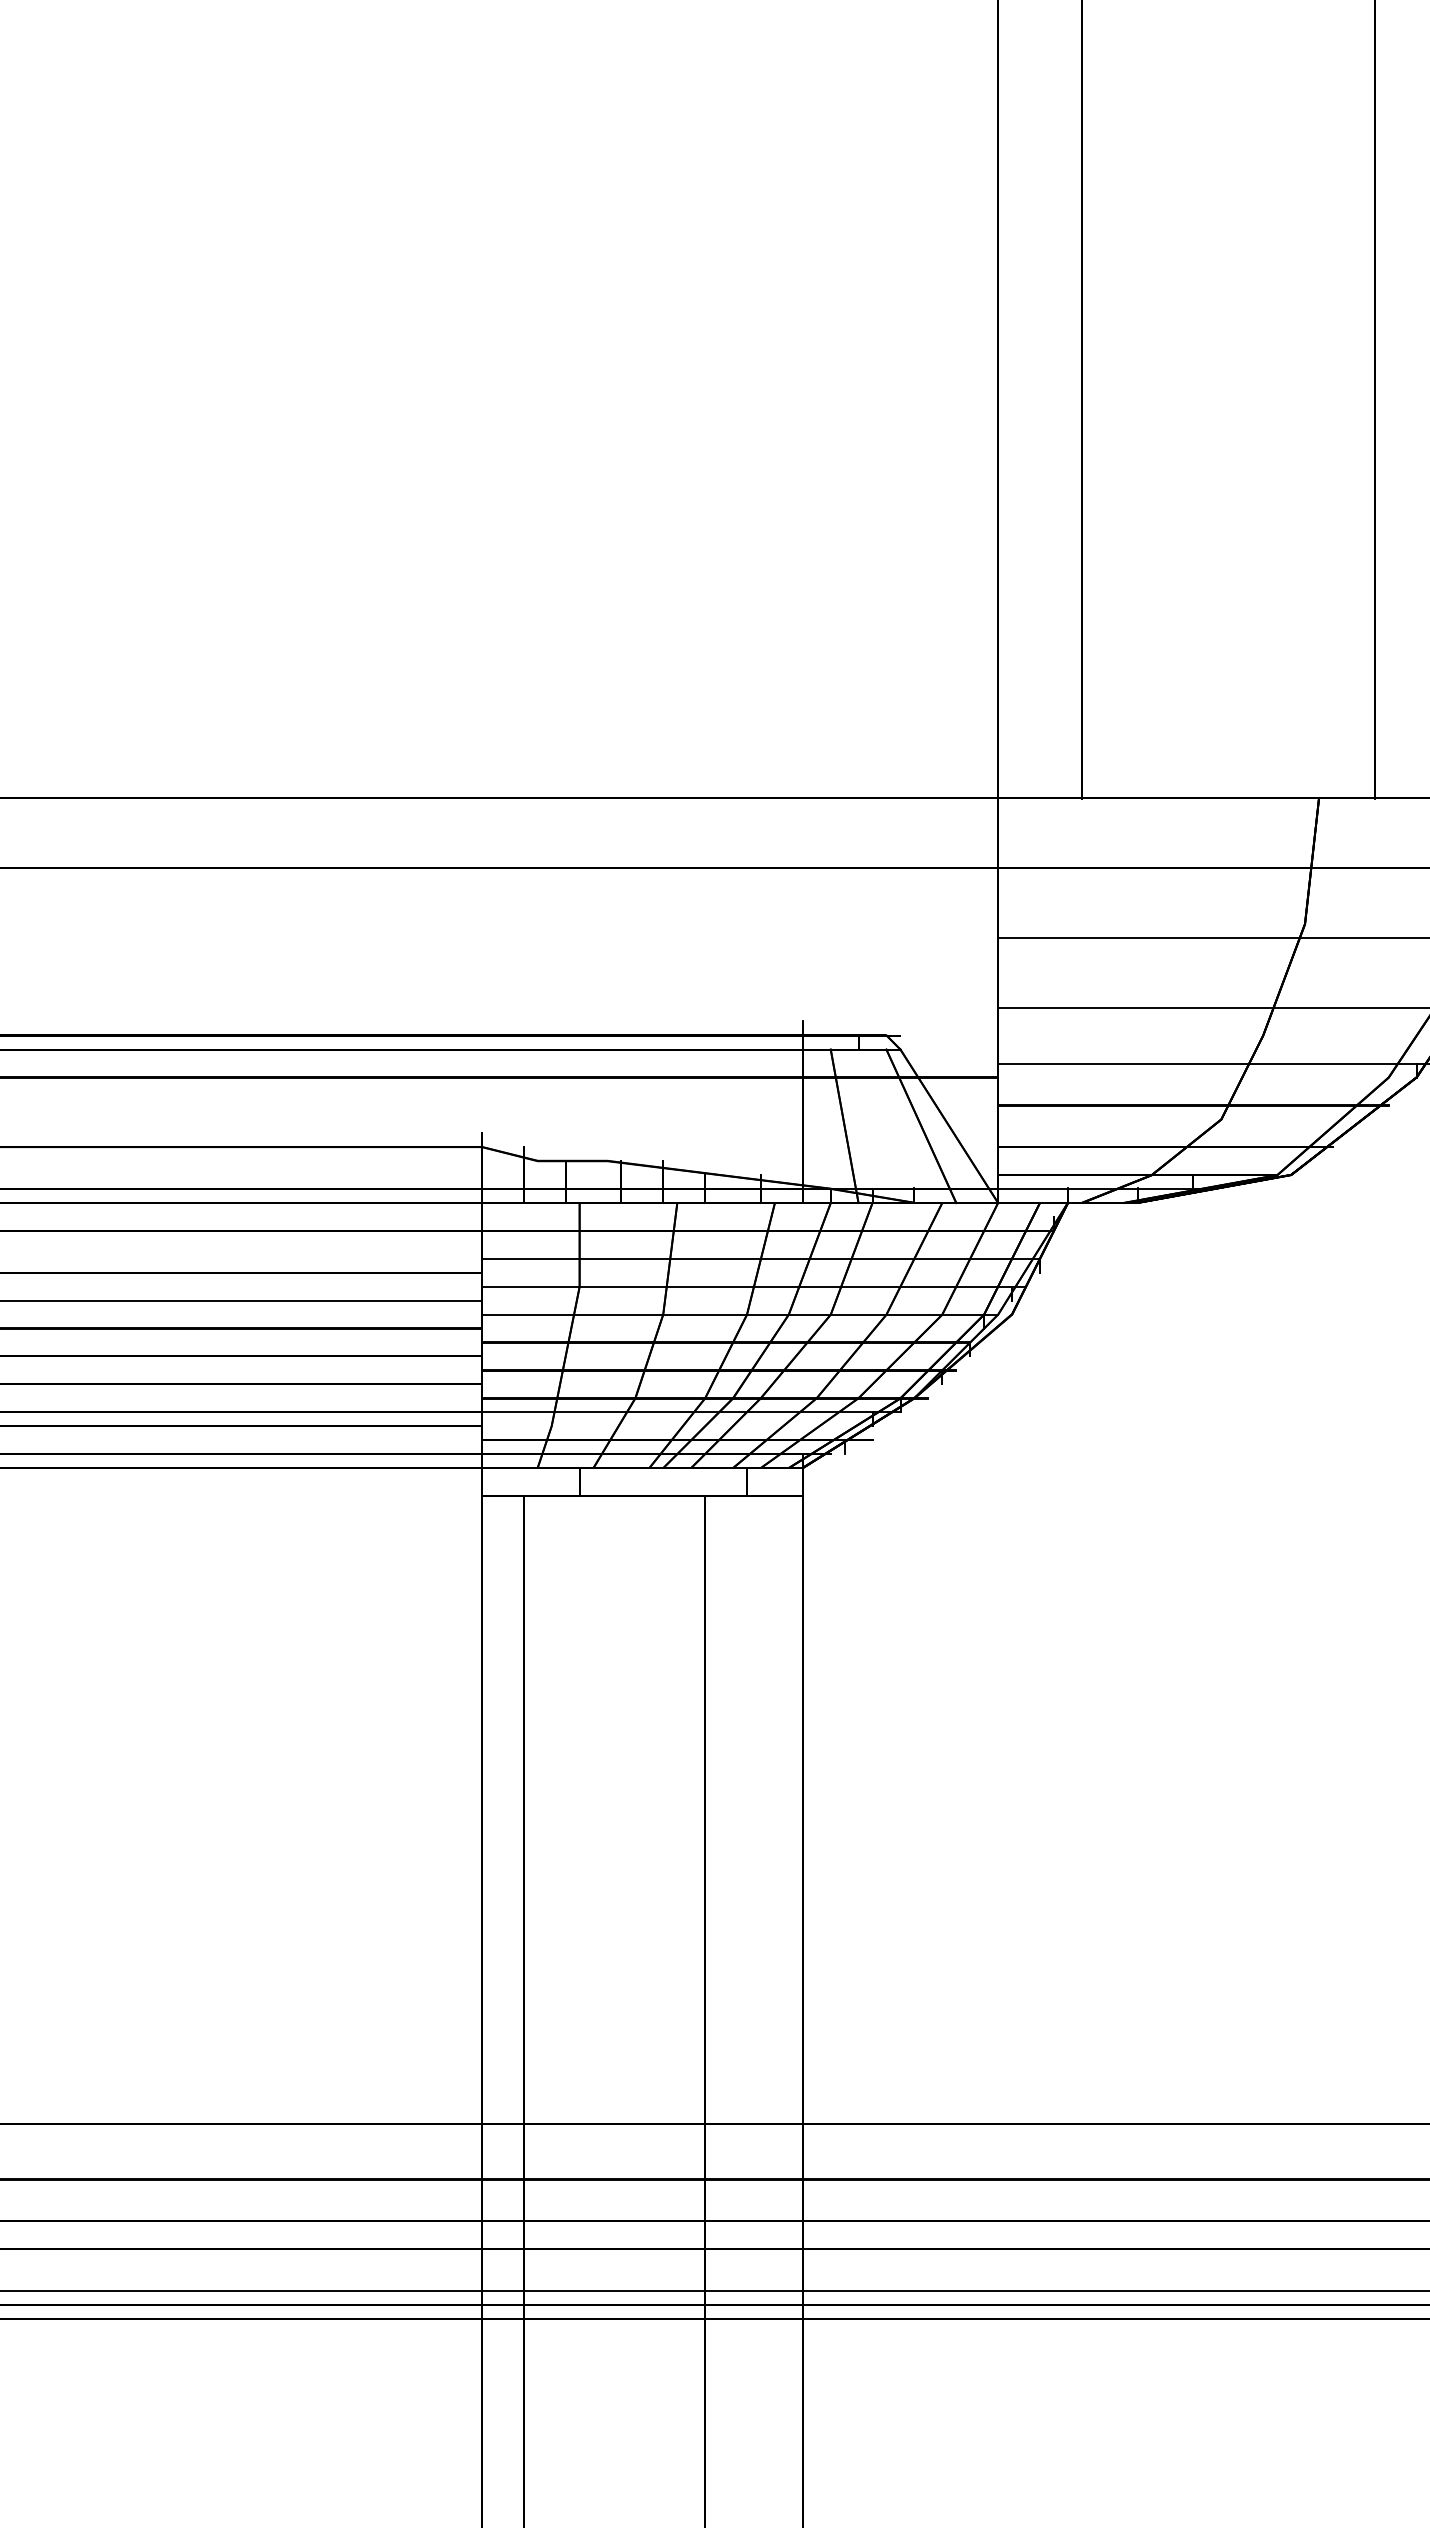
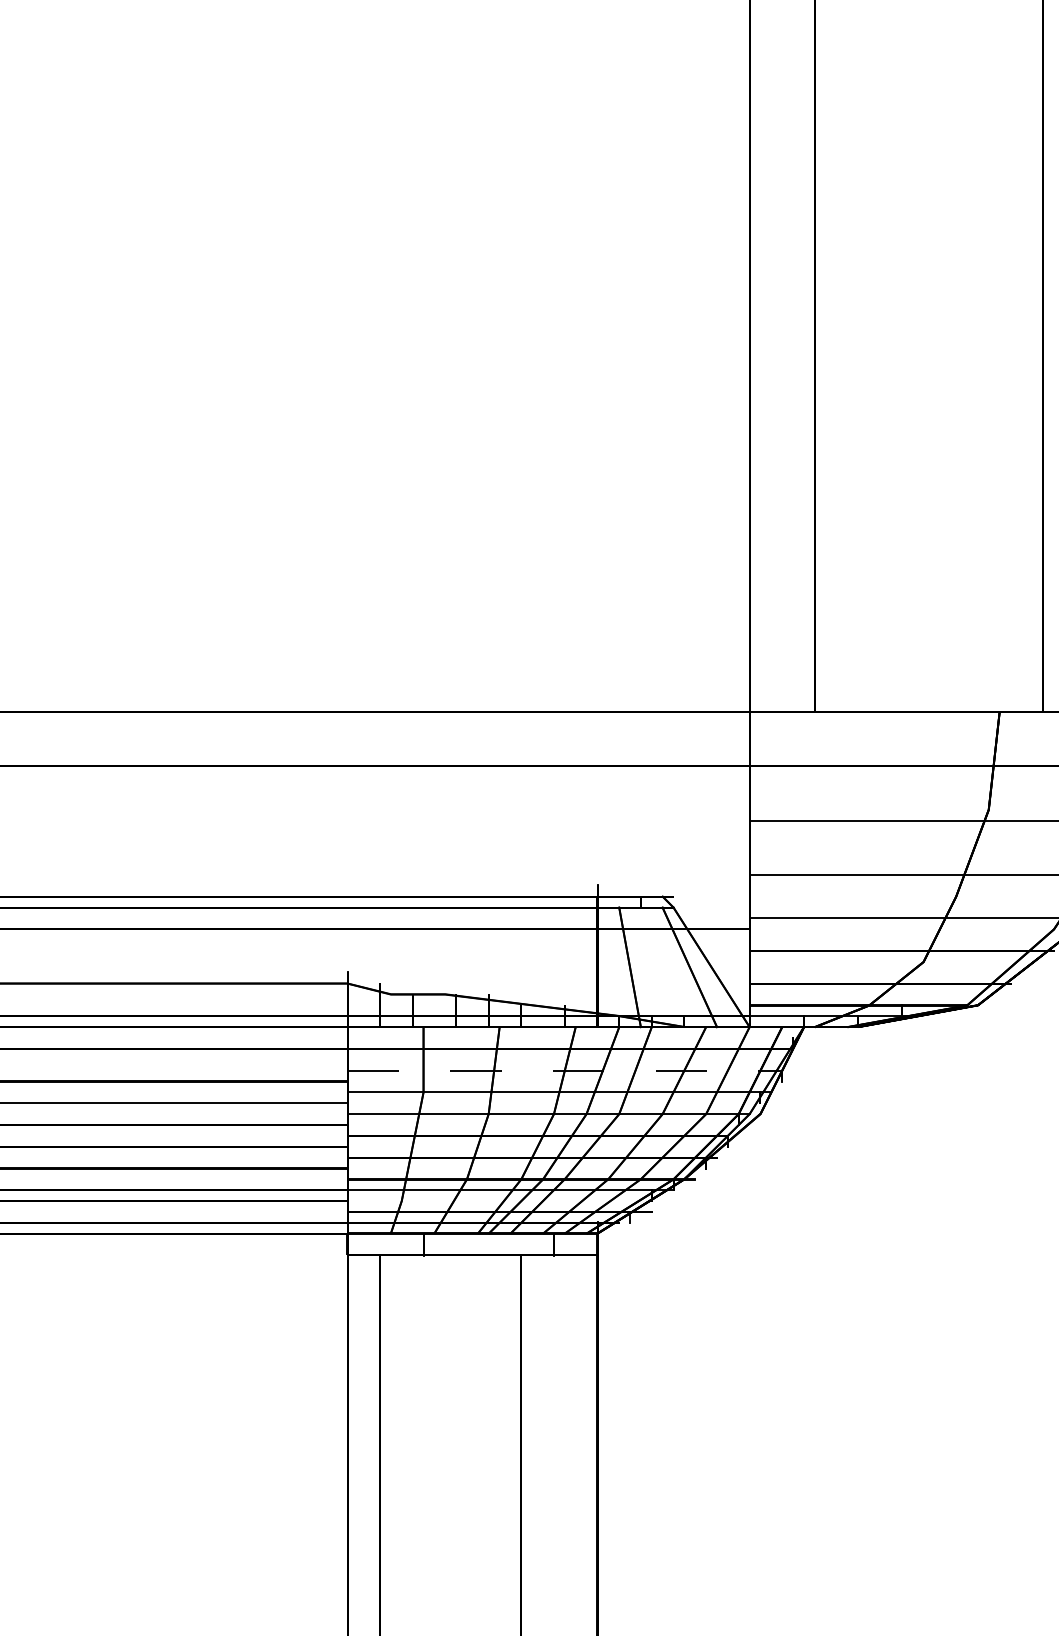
line: (760, 1258) -> (564, 1070), solid -> dashed

